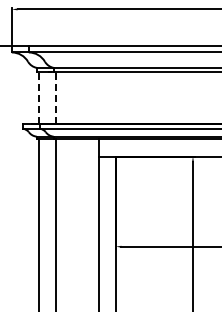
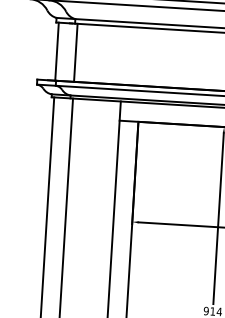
line: (38, 97) -> (56, 50), dashed -> solid
line: (55, 97) -> (75, 52), dashed -> solid

